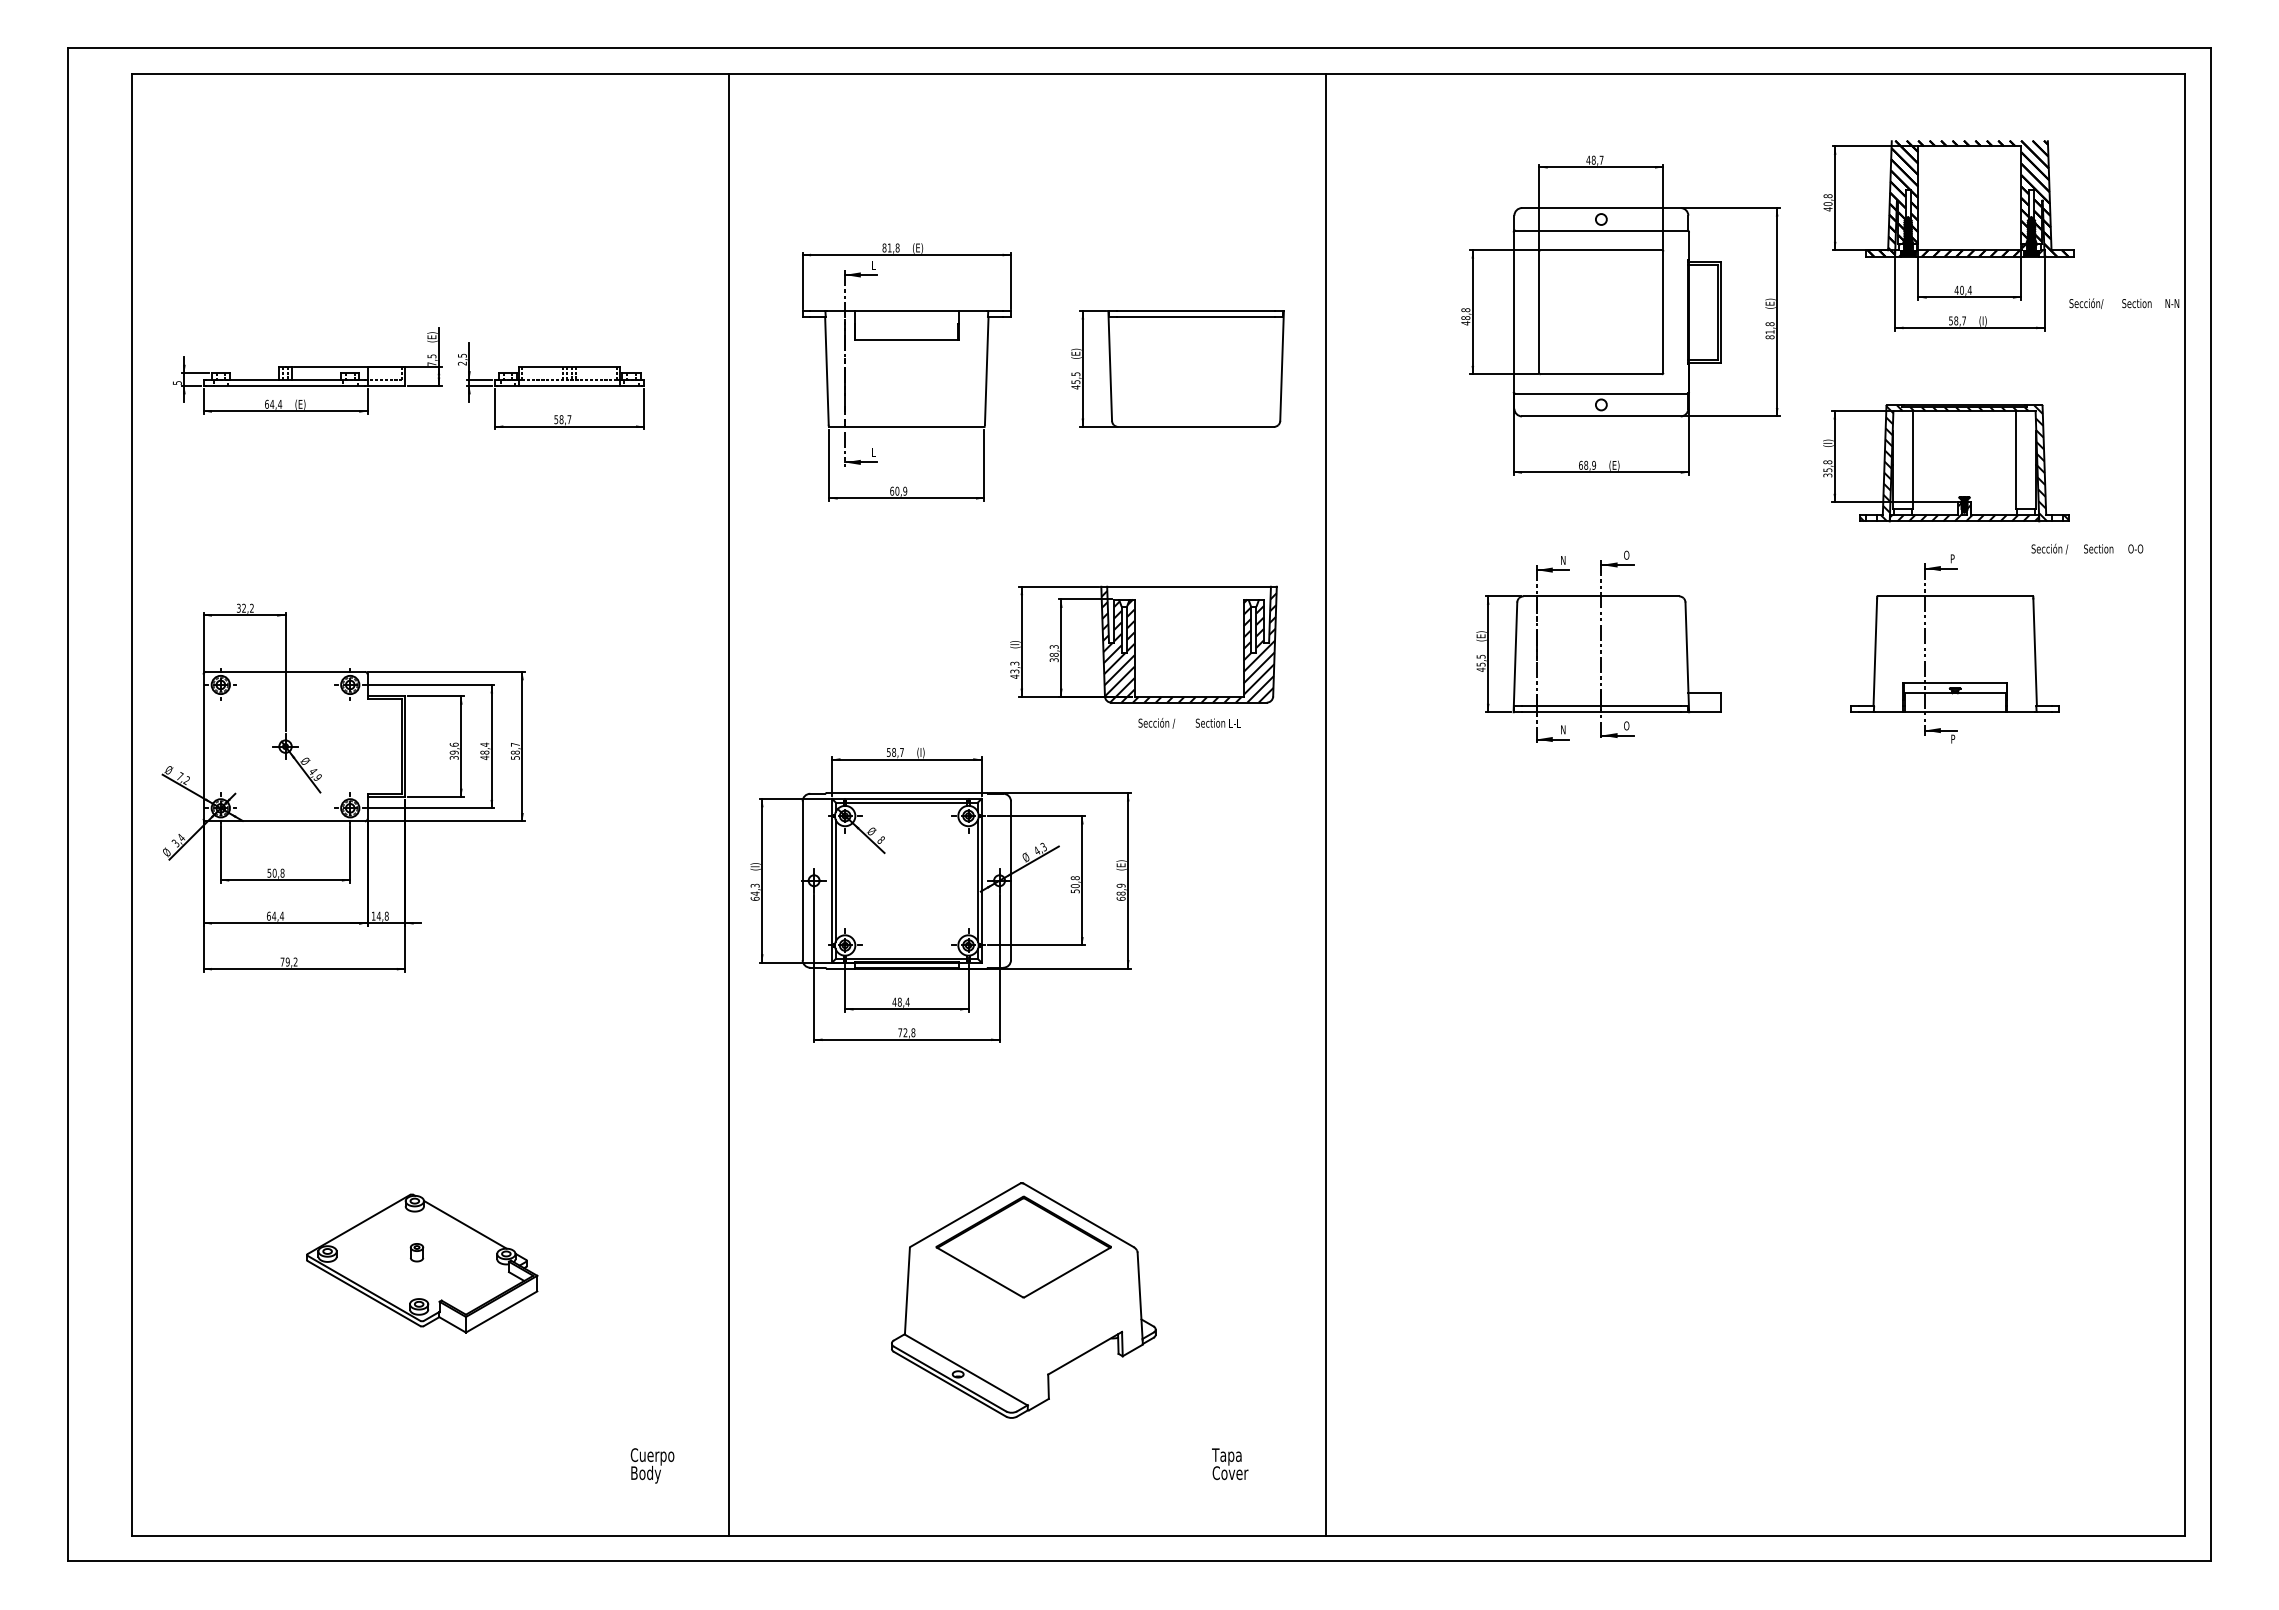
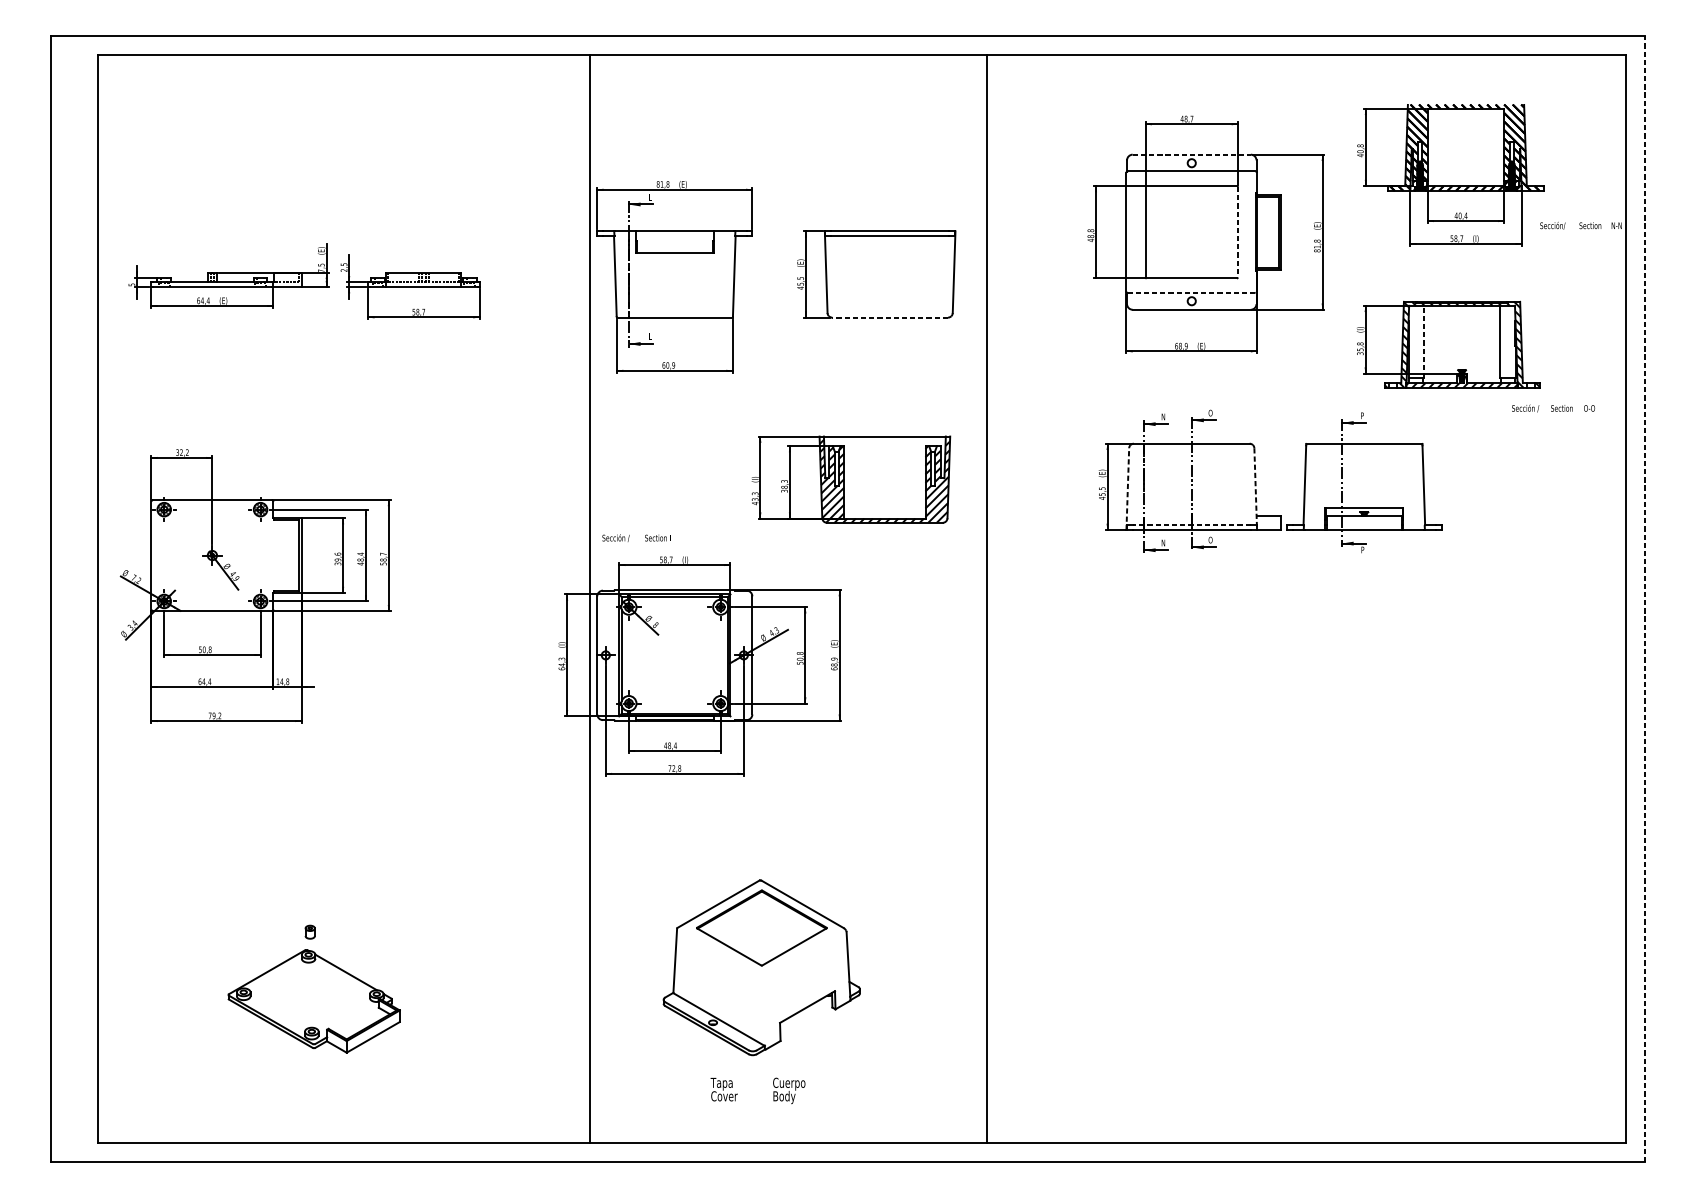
line: (1601, 208) -> (1191, 155), solid -> dashed
line: (1663, 312) -> (1238, 232), solid -> dashed
line: (1600, 393) -> (1191, 292), solid -> dashed
line: (1196, 426) -> (890, 317), solid -> dashed
line: (1913, 459) -> (1424, 341), solid -> dashed
part: (1954, 648) -> (1363, 482), moved
line: (1515, 657) -> (1127, 489), solid -> dashed
line: (1687, 657) -> (1255, 489), solid -> dashed
line: (1600, 705) -> (1191, 524), solid -> dashed
text: (1189, 723) -> (640, 538), moved
line: (728, 804) -> (589, 598), moved
line: (2210, 804) -> (1645, 598), solid -> dashed
part: (422, 1263) -> (314, 1001), moved
text: (1230, 1464) -> (724, 1089), moved
text: (652, 1465) -> (789, 1090), moved

